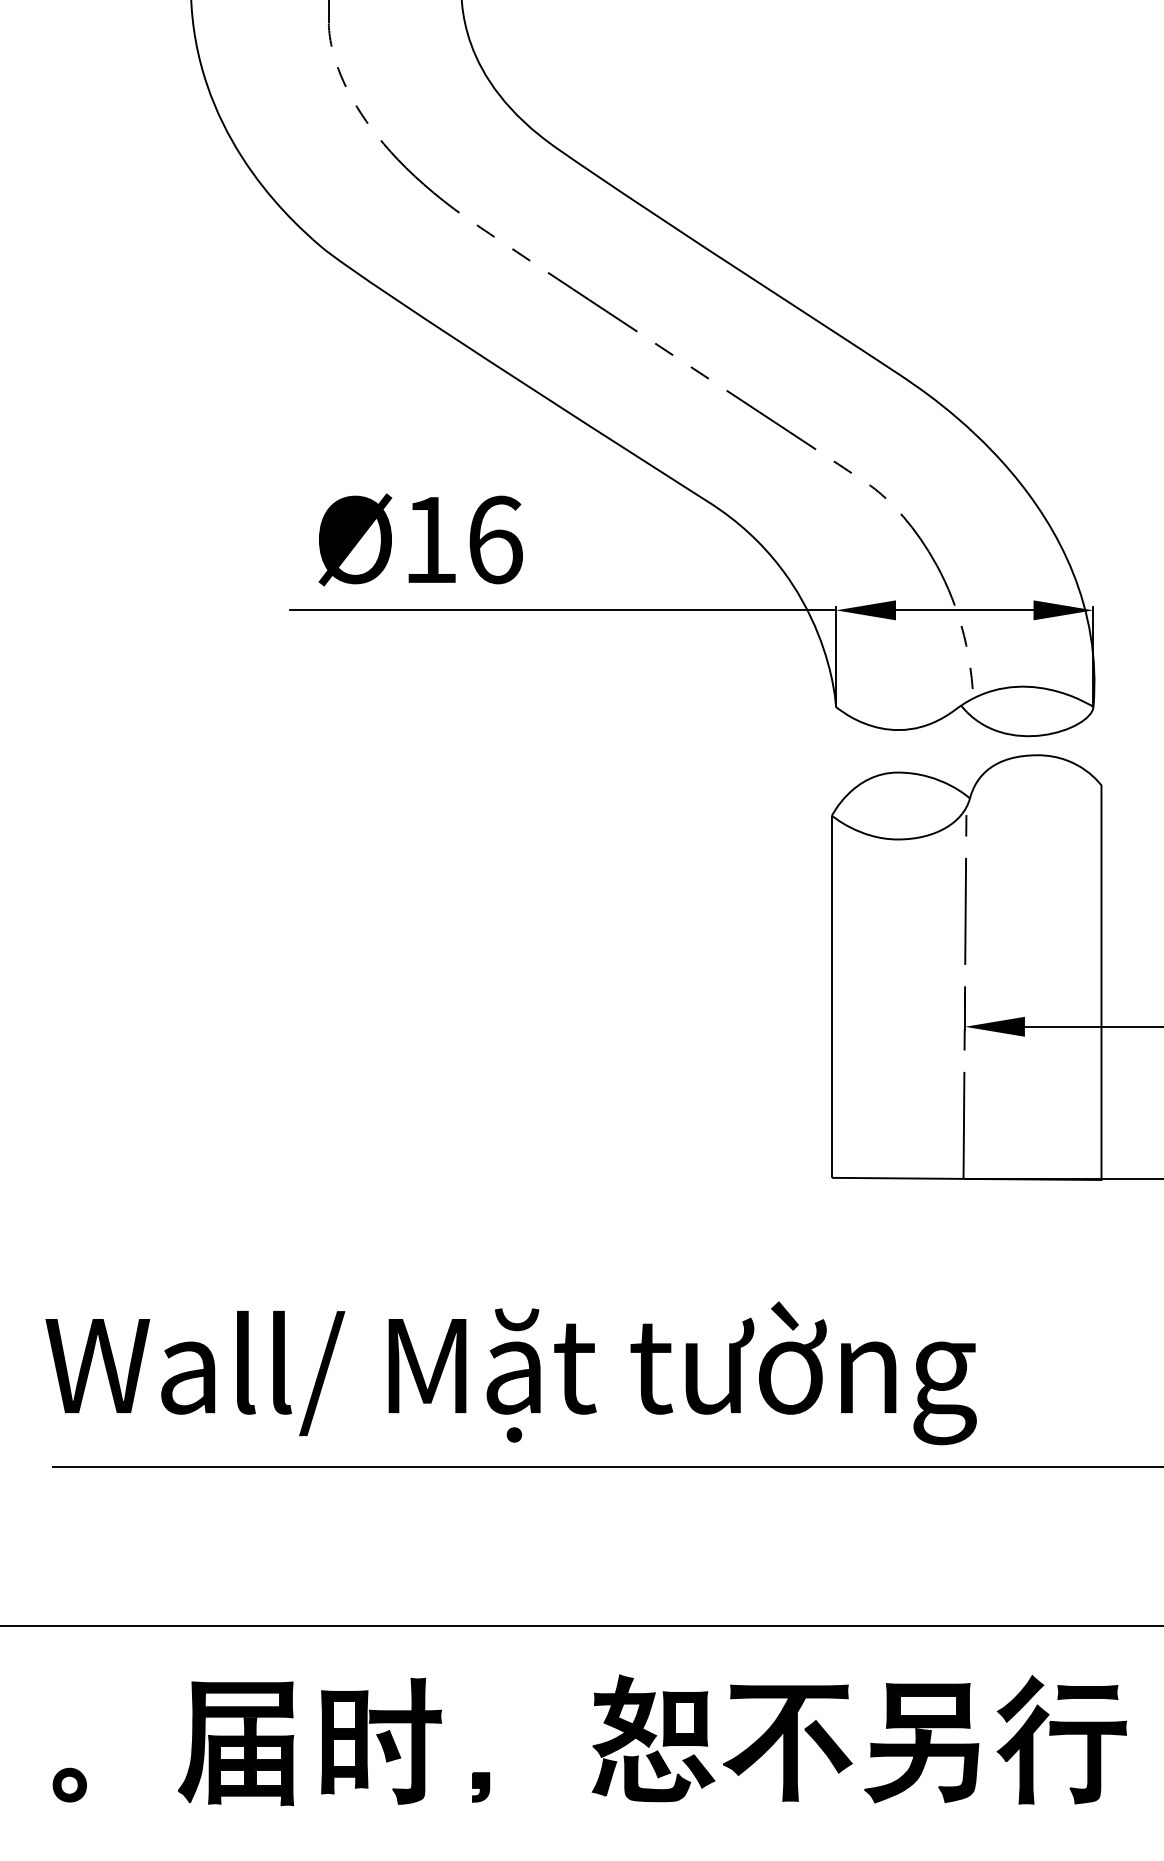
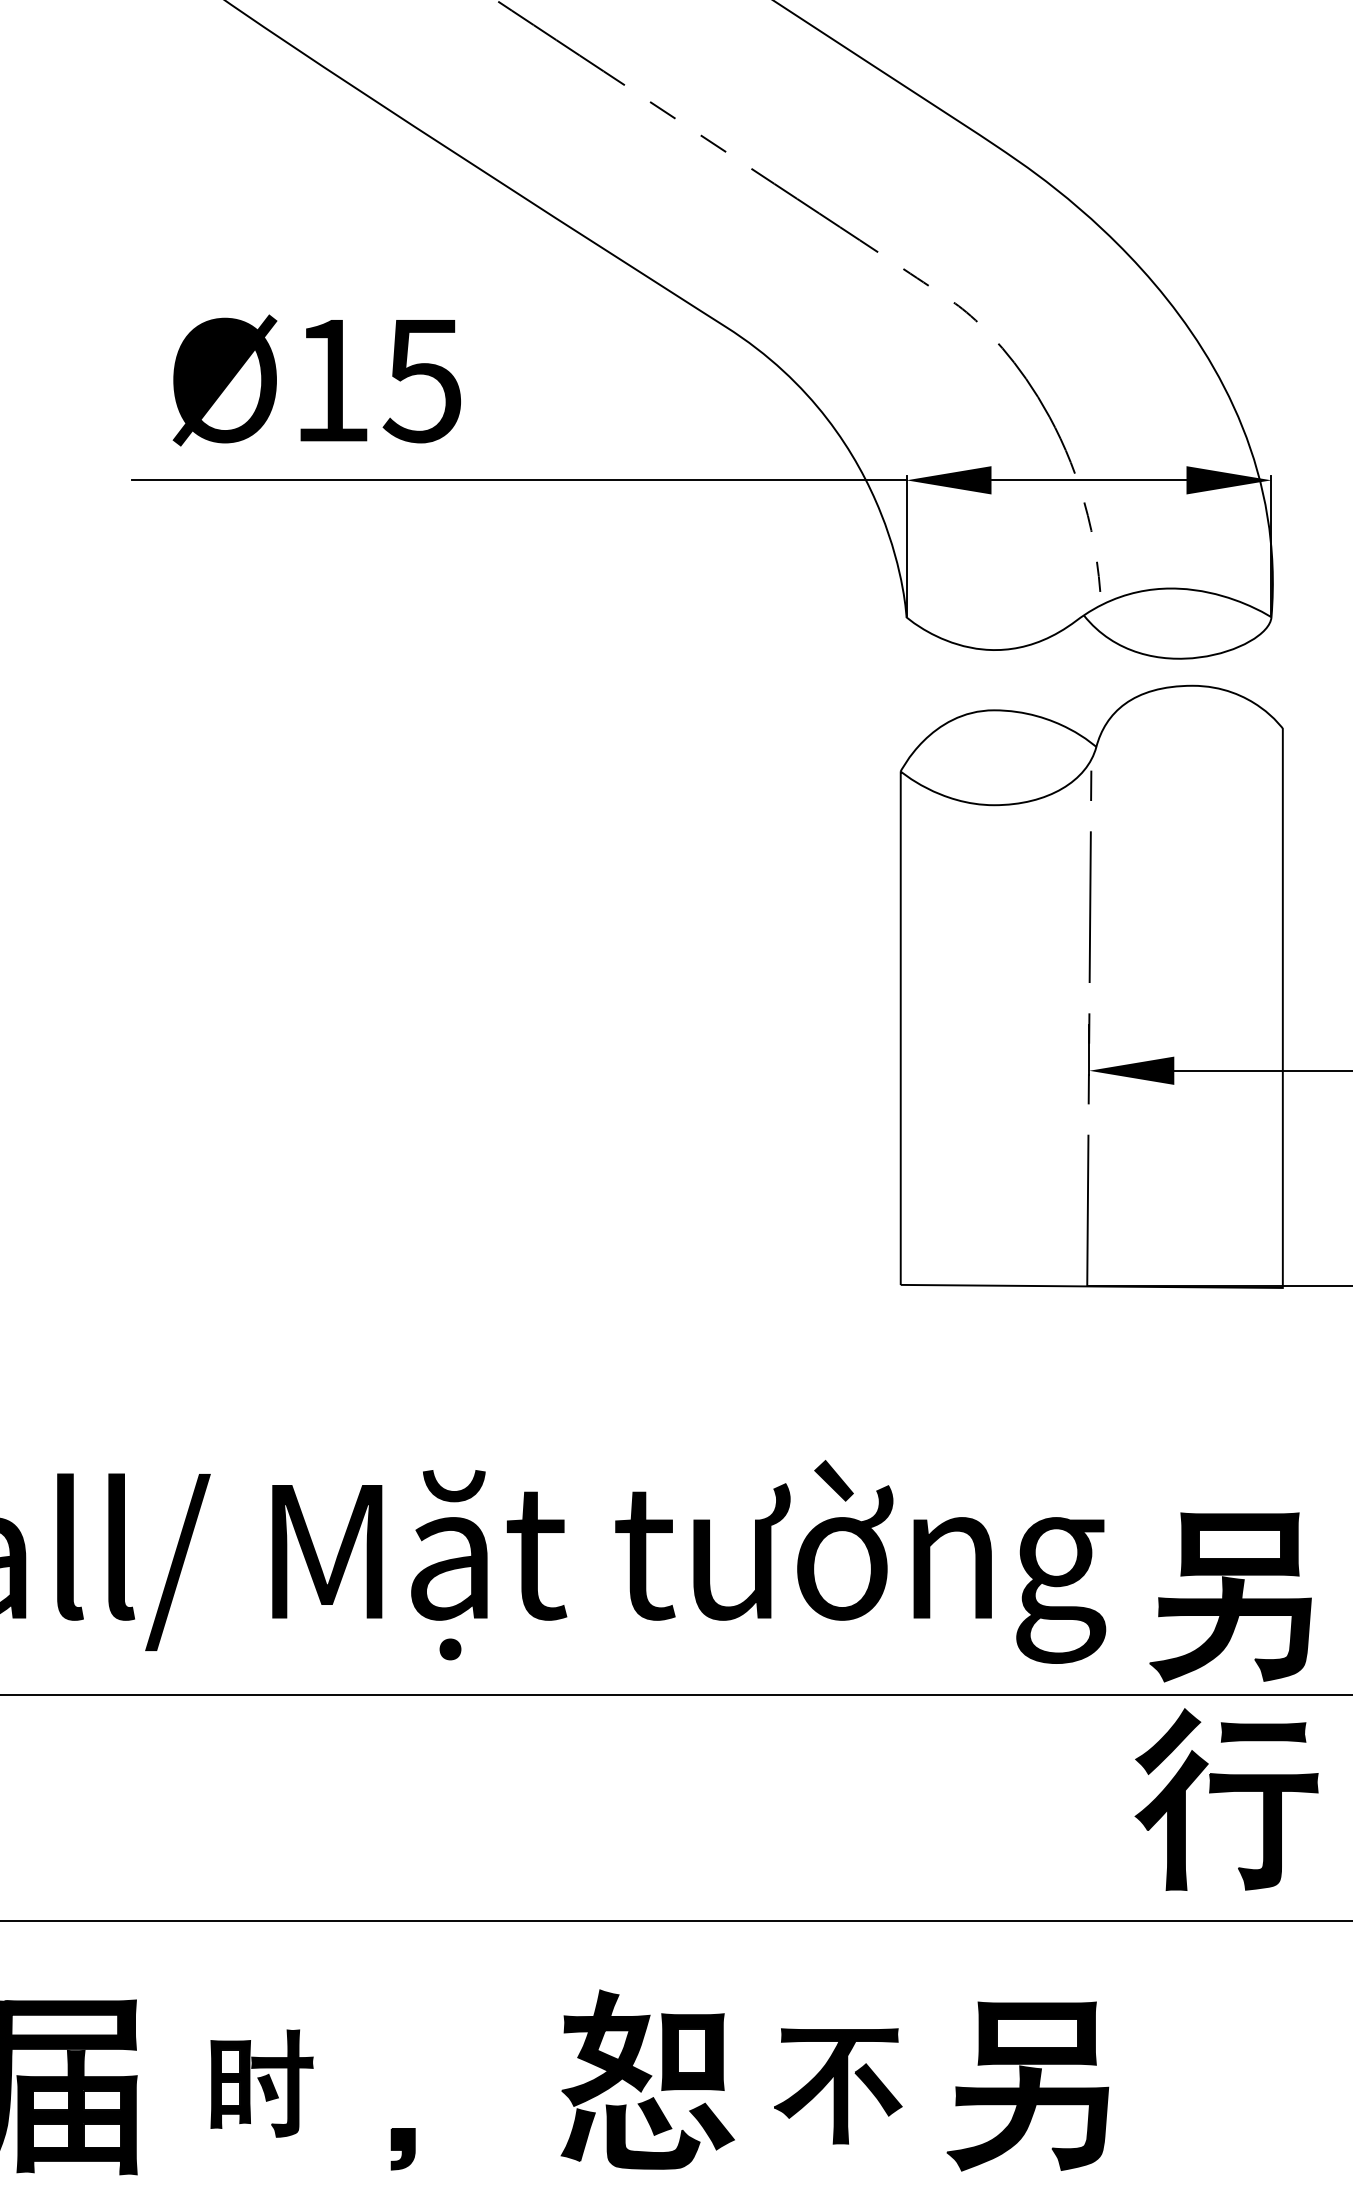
text: (494, 539) -> (422, 379), Ø16 -> Ø15
part: (1064, 1398) -> (1230, 1597), added
part: (1061, 1739) -> (1226, 1799), moved
part: (381, 1740) -> (262, 2082), size x0.6
part: (787, 1742) -> (837, 2085), size x0.7

